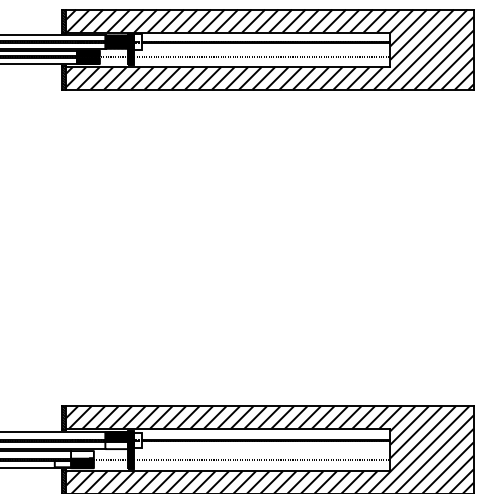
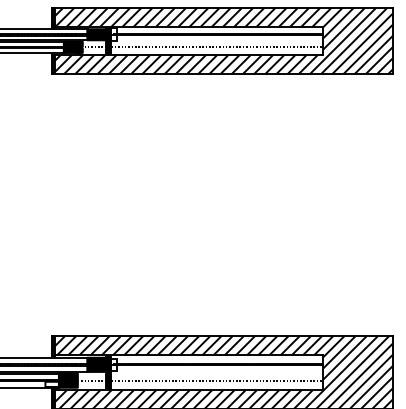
hatch: (116, 444) -> (96, 368), added
hatch: (81, 454) -> (67, 376), added

